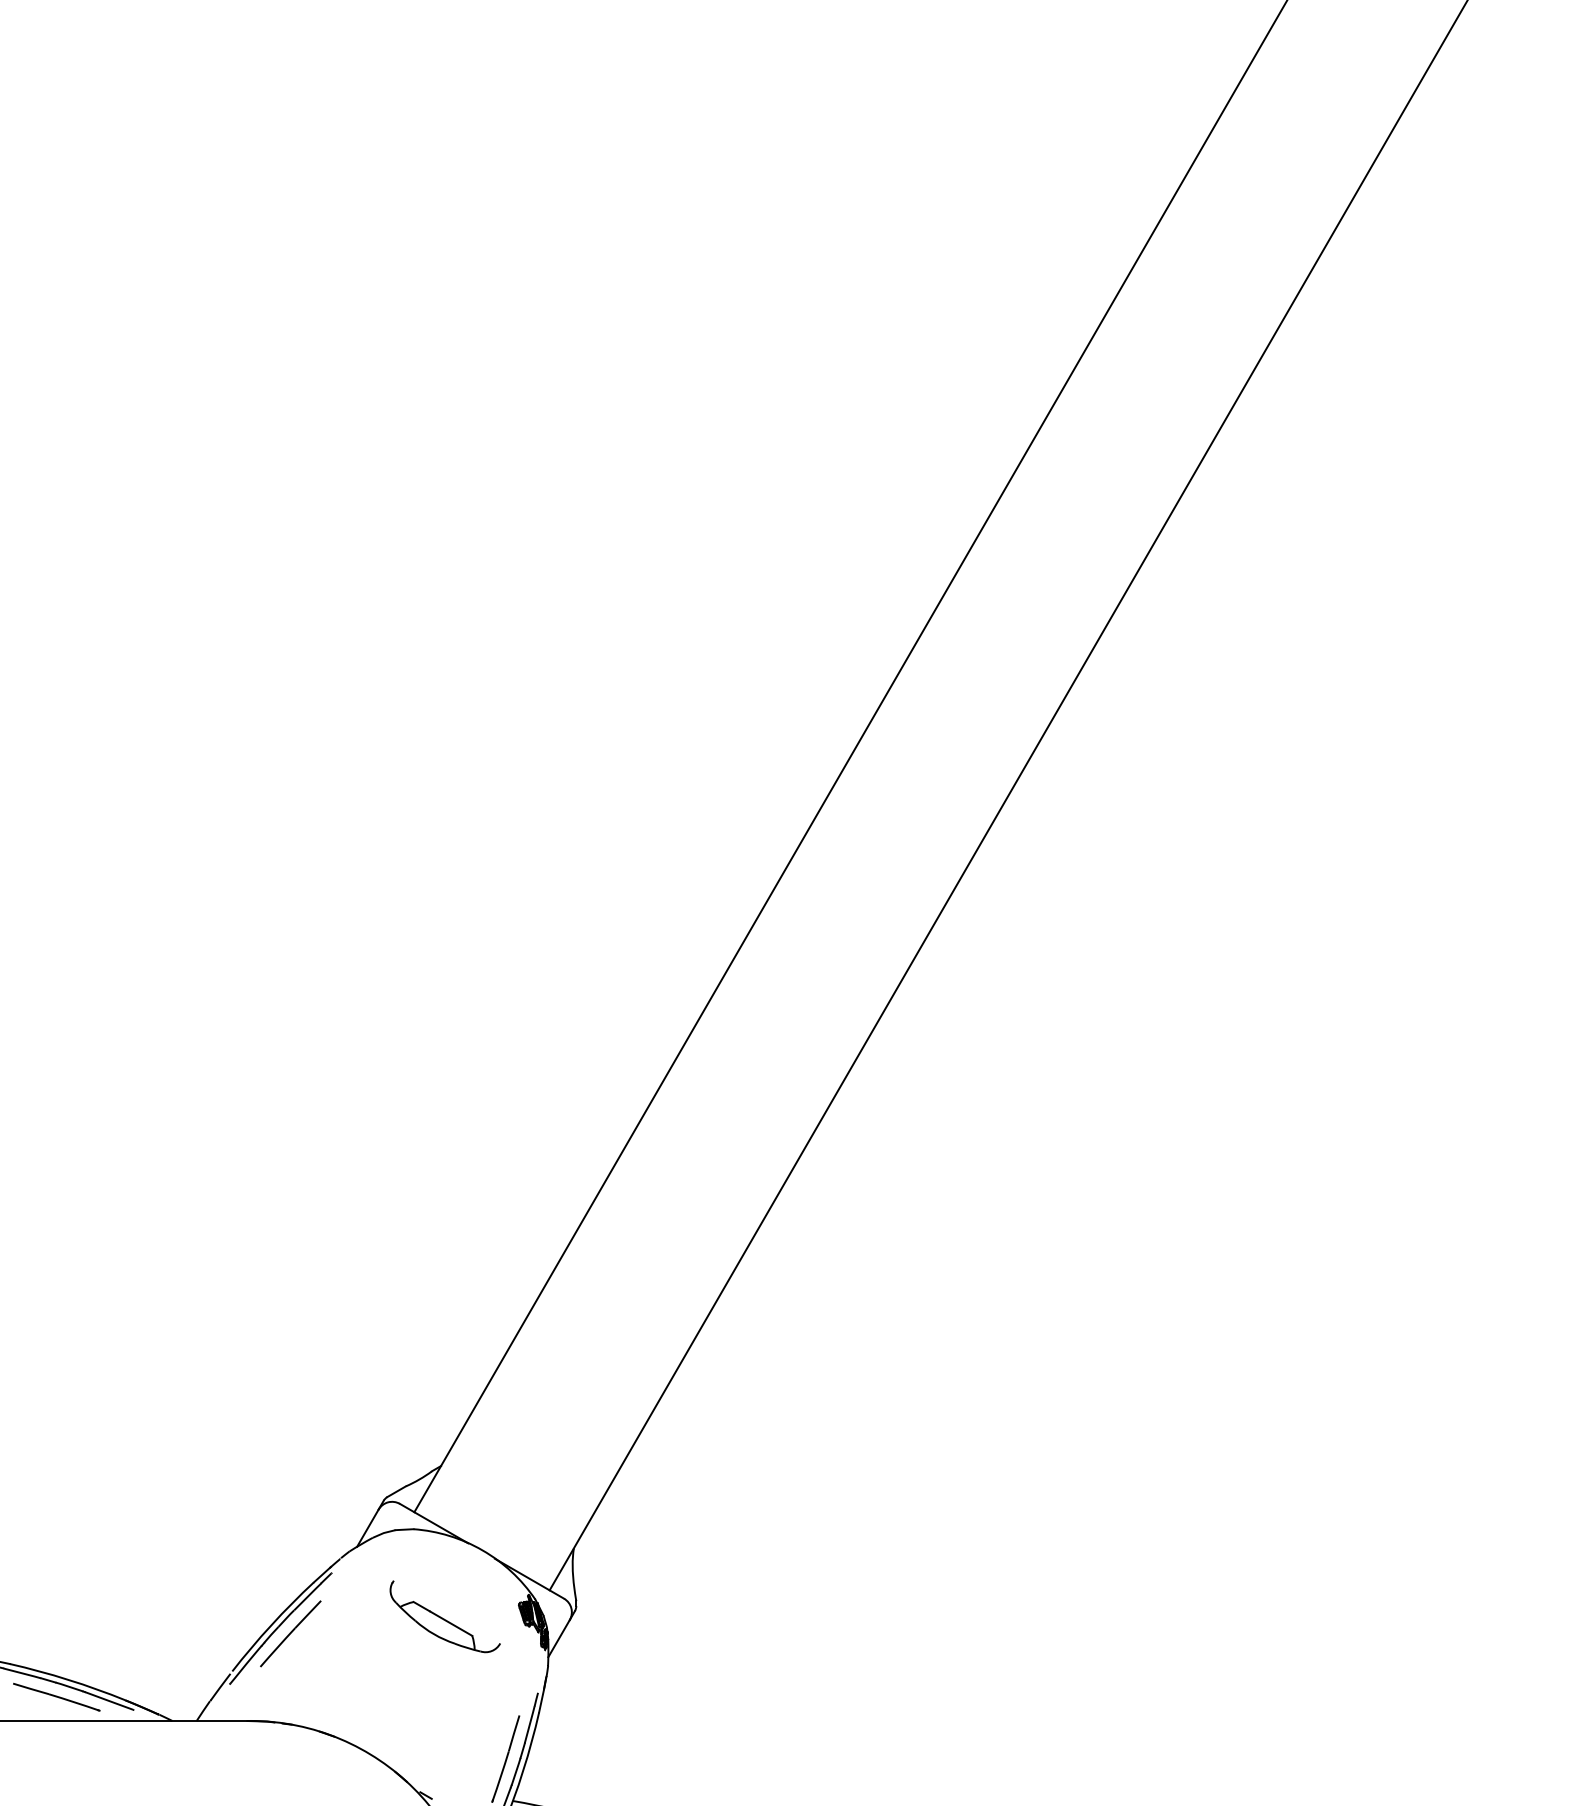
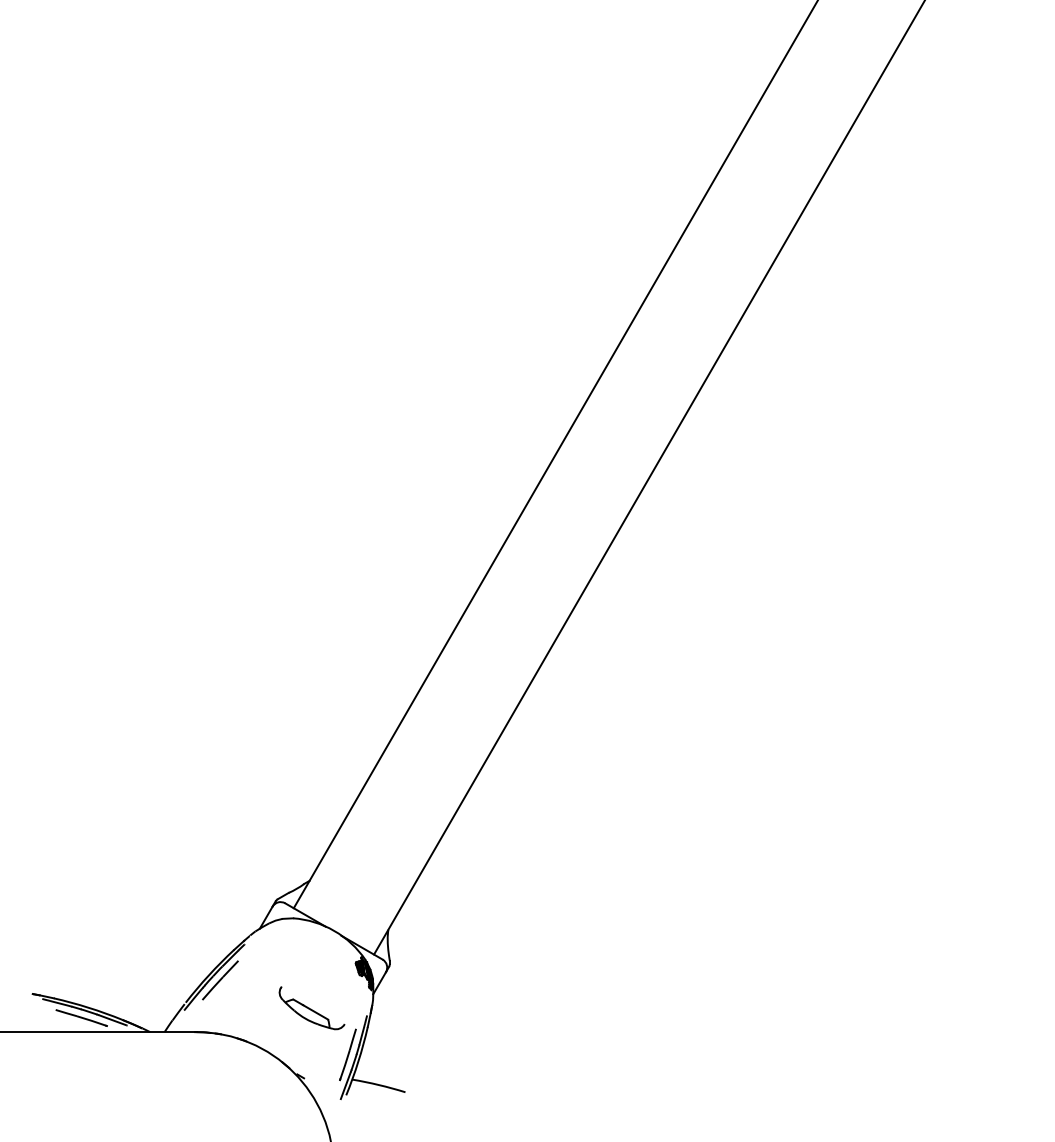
part: (444, 1617) -> (311, 1008), moved

